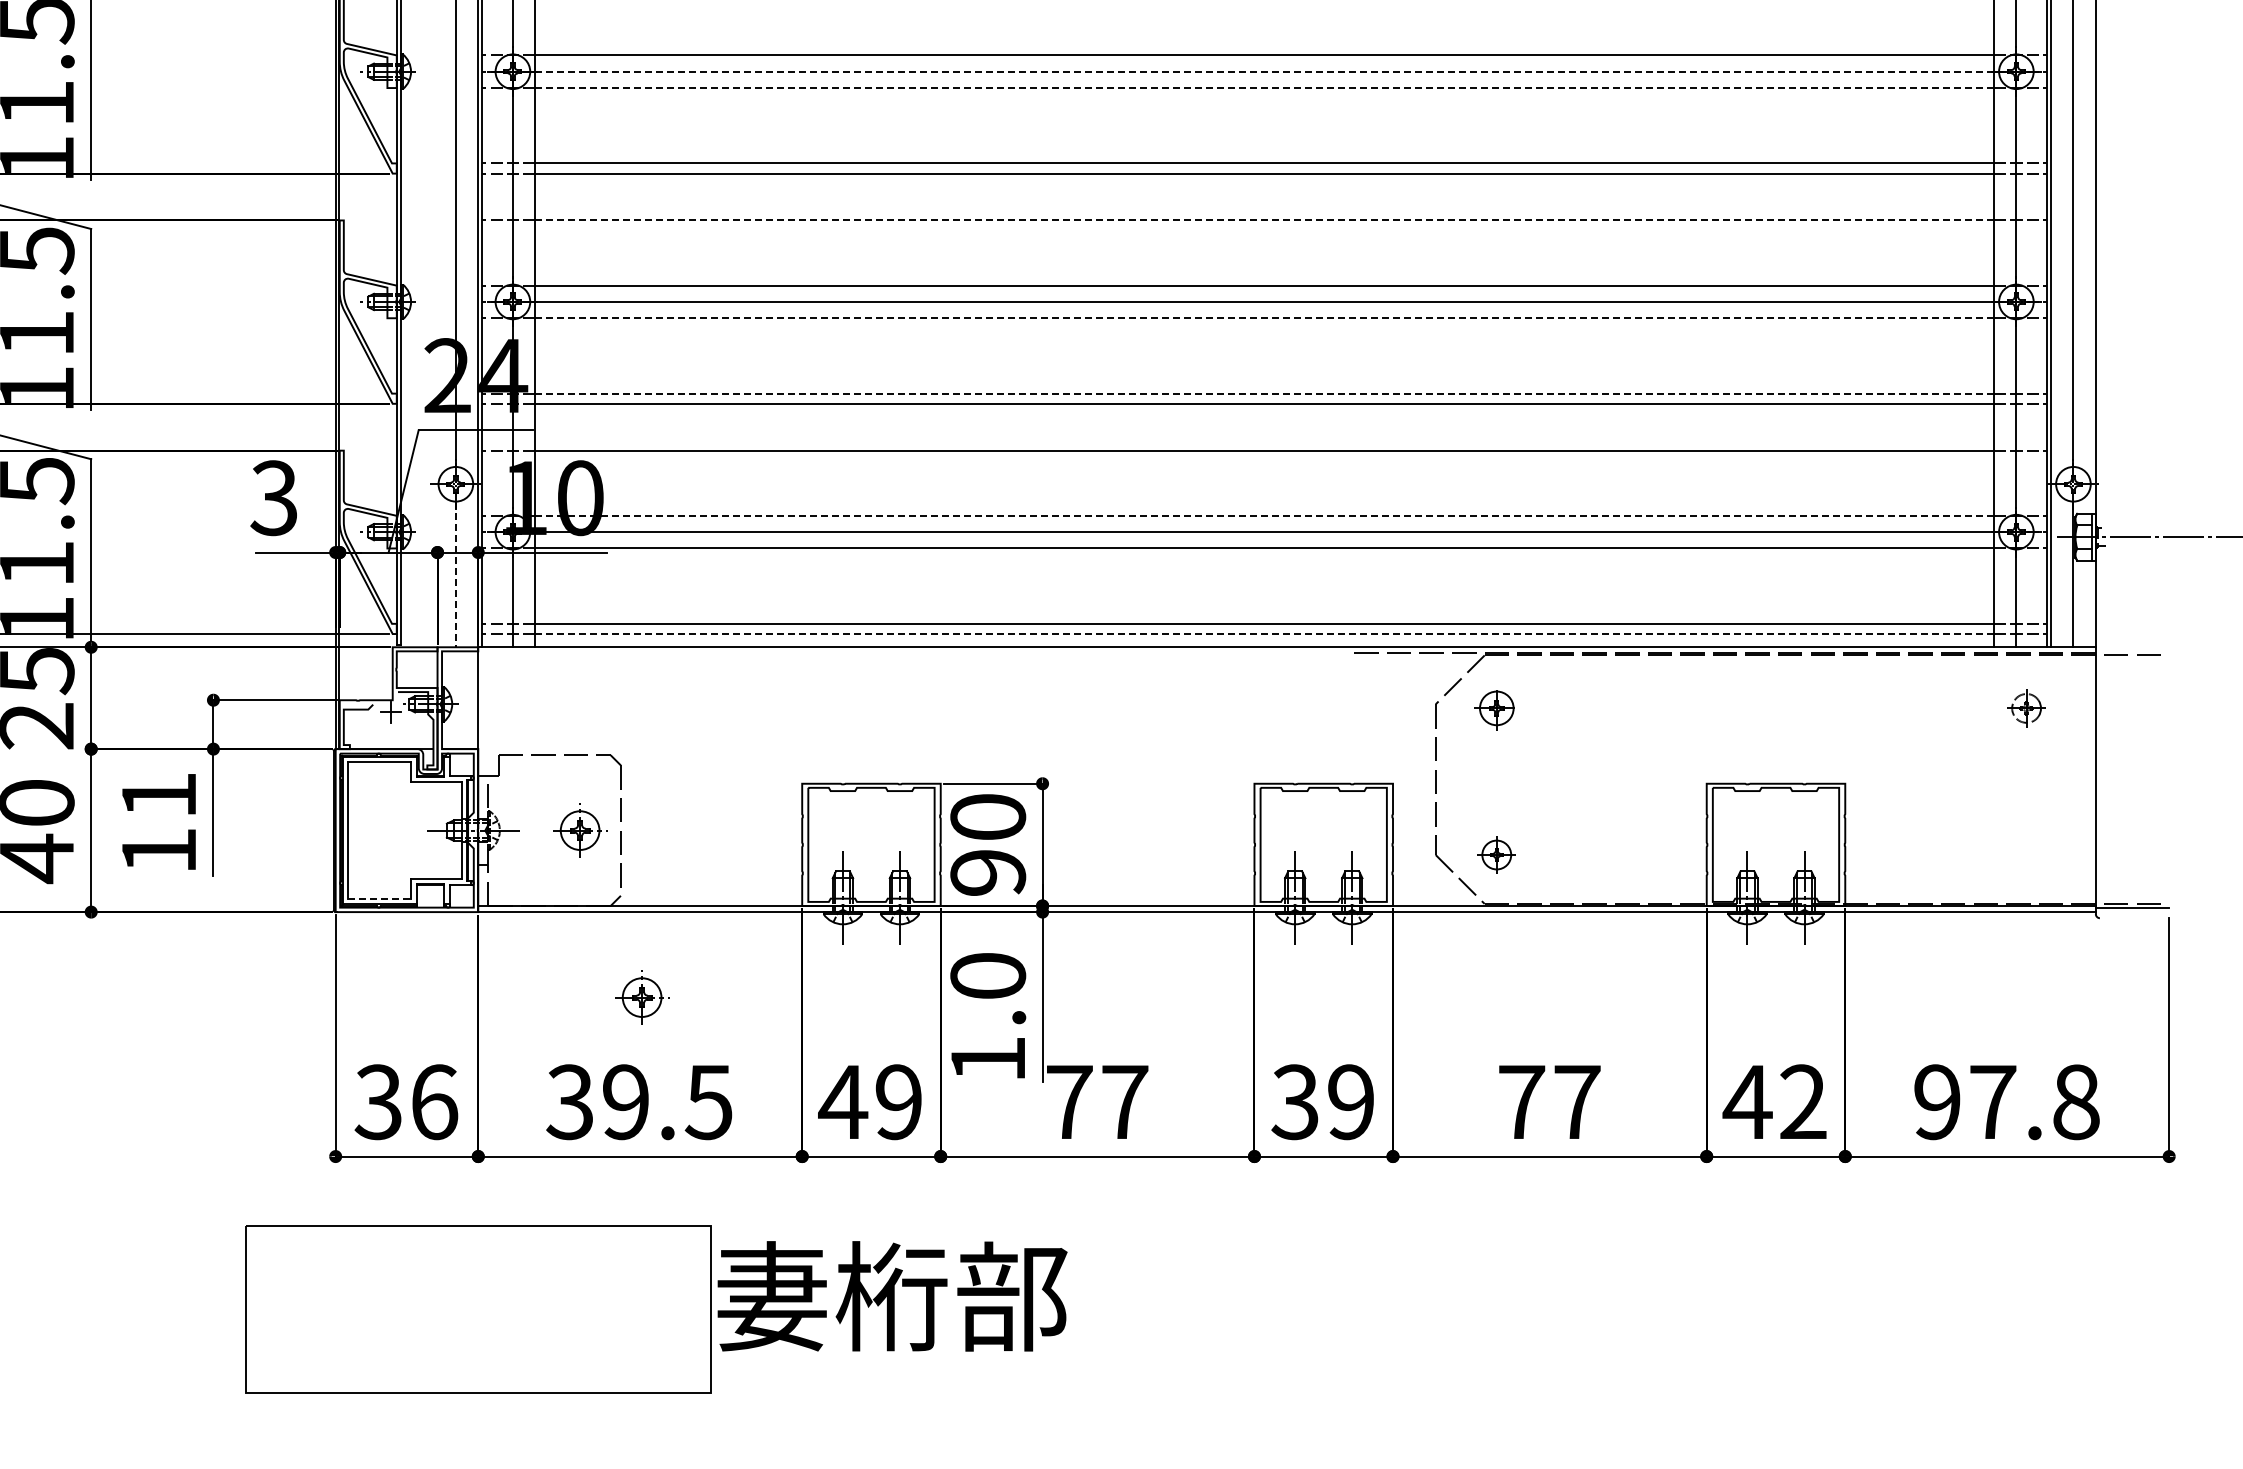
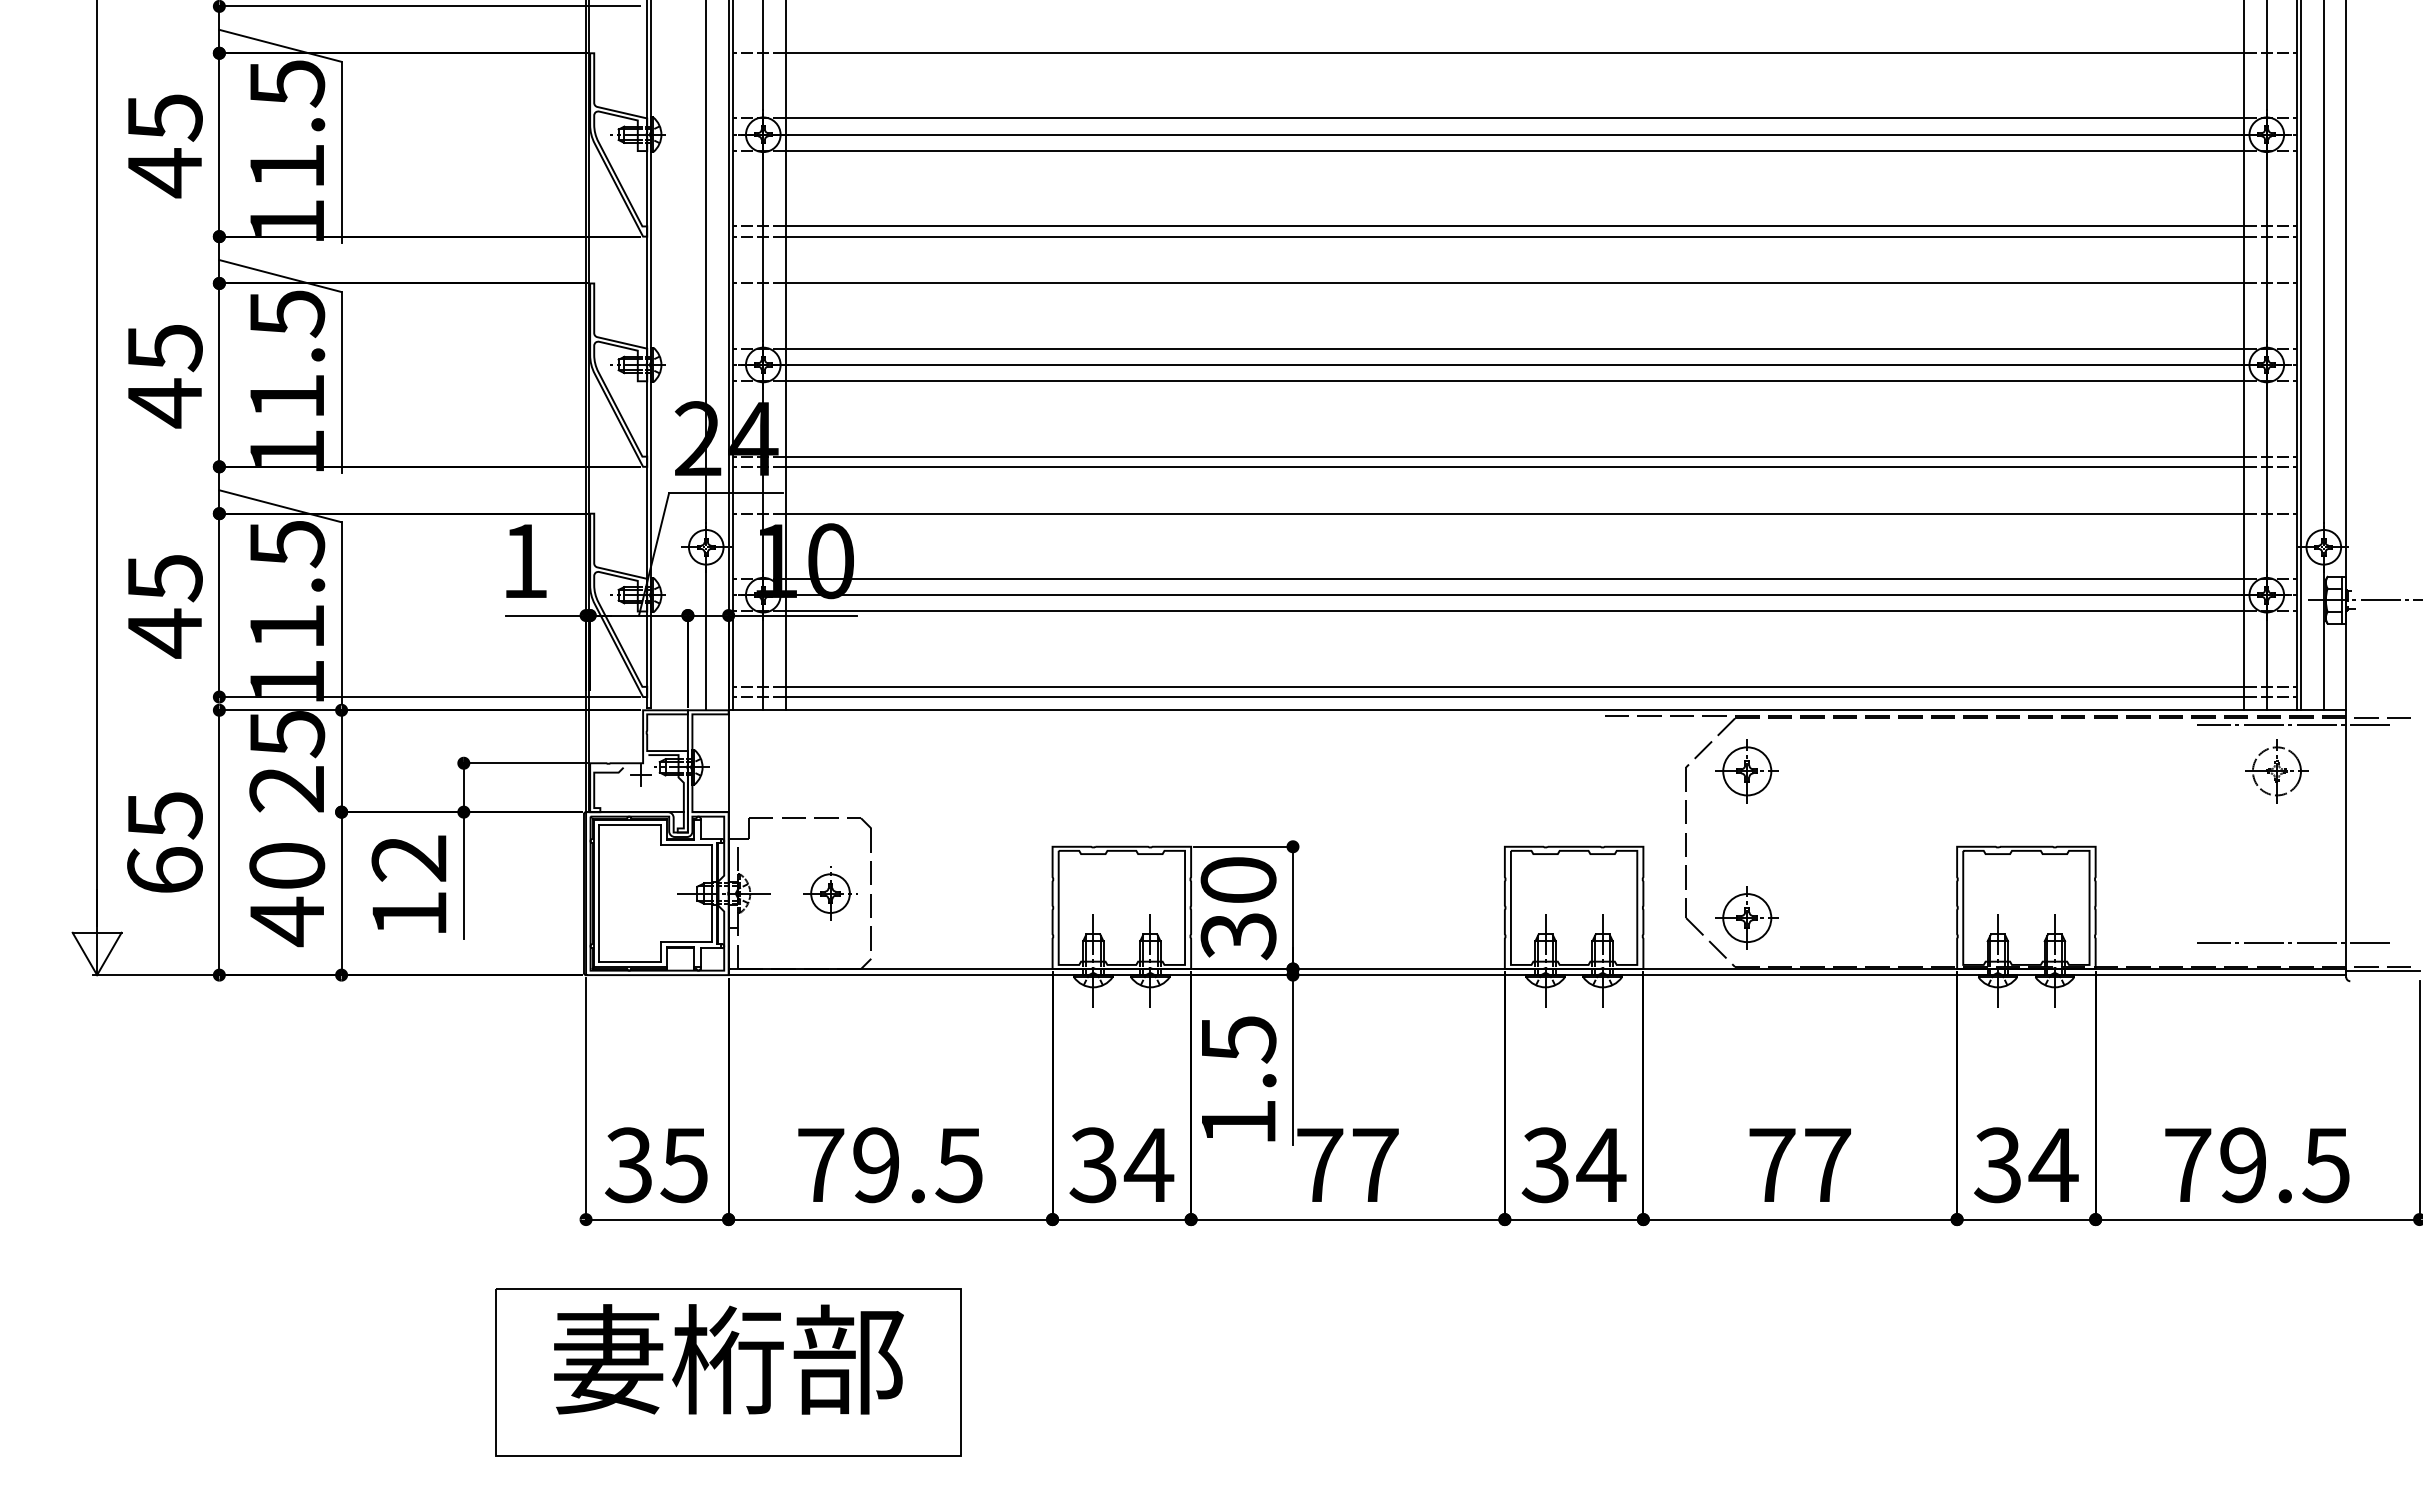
line: (1265, 71) -> (1515, 134), dashed -> solid
line: (1265, 88) -> (1515, 151), dashed -> solid
line: (1265, 220) -> (1515, 283), dashed -> solid
line: (1265, 318) -> (1515, 381), dashed -> solid
line: (1265, 393) -> (1515, 456), dashed -> solid
text: (273, 498) -> (523, 561), 3 -> 1
line: (1265, 515) -> (1515, 578), dashed -> solid
line: (456, 574) -> (706, 637), dashed -> solid
line: (1265, 634) -> (1515, 697), dashed -> solid
line: (2043, 661) -> (2293, 724), added
part: (1496, 708) -> (1746, 771), size x1.43
part: (2026, 708) -> (2276, 771), size x1.67
text: (158, 795) -> (408, 858), 11 -> 12
part: (1496, 854) -> (1746, 917), size x1.67
text: (988, 873) -> (1238, 936), 90 -> 30
line: (2043, 879) -> (2293, 942), added
line: (380, 899) -> (630, 962), dashed -> solid
text: (988, 976) -> (1238, 1039), 1.0 -> 1.5
part: (642, 997) -> (892, 1060), removed
text: (434, 1102) -> (684, 1165), 36 -> 35
text: (570, 1102) -> (820, 1165), 39.5 -> 79.5
text: (871, 1102) -> (1121, 1165), 49 -> 34
text: (1351, 1102) -> (1601, 1165), 39 -> 34
text: (1775, 1102) -> (2025, 1165), 42 -> 34
text: (2007, 1102) -> (2257, 1165), 97.8 -> 79.5
text: (892, 1296) -> (728, 1359), moved

